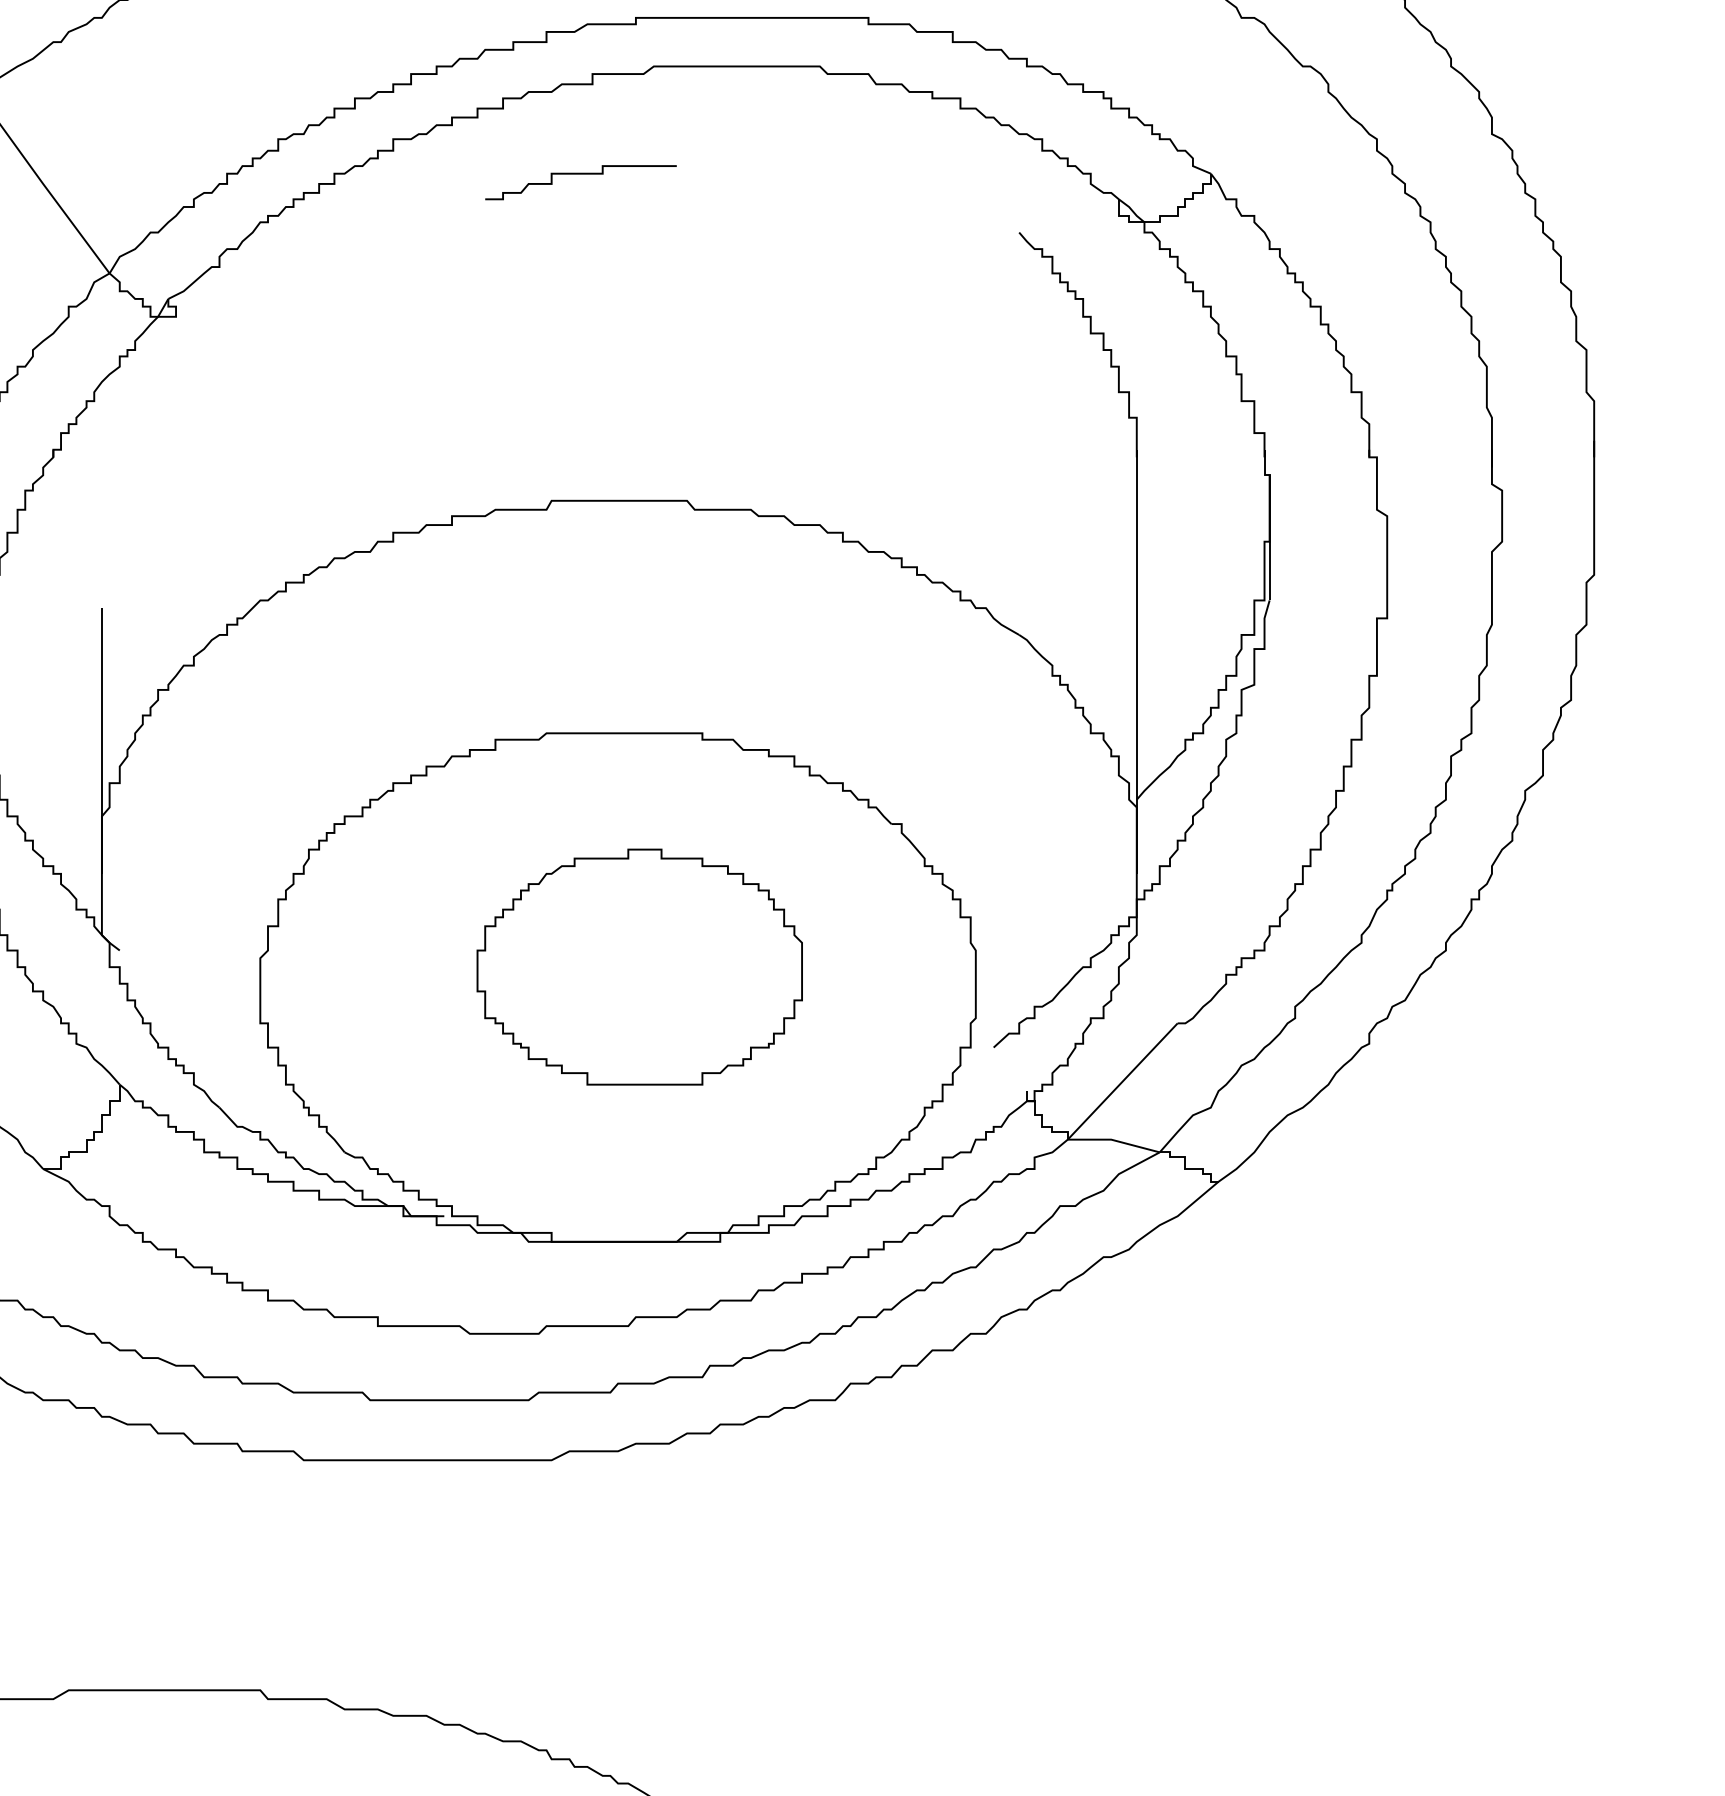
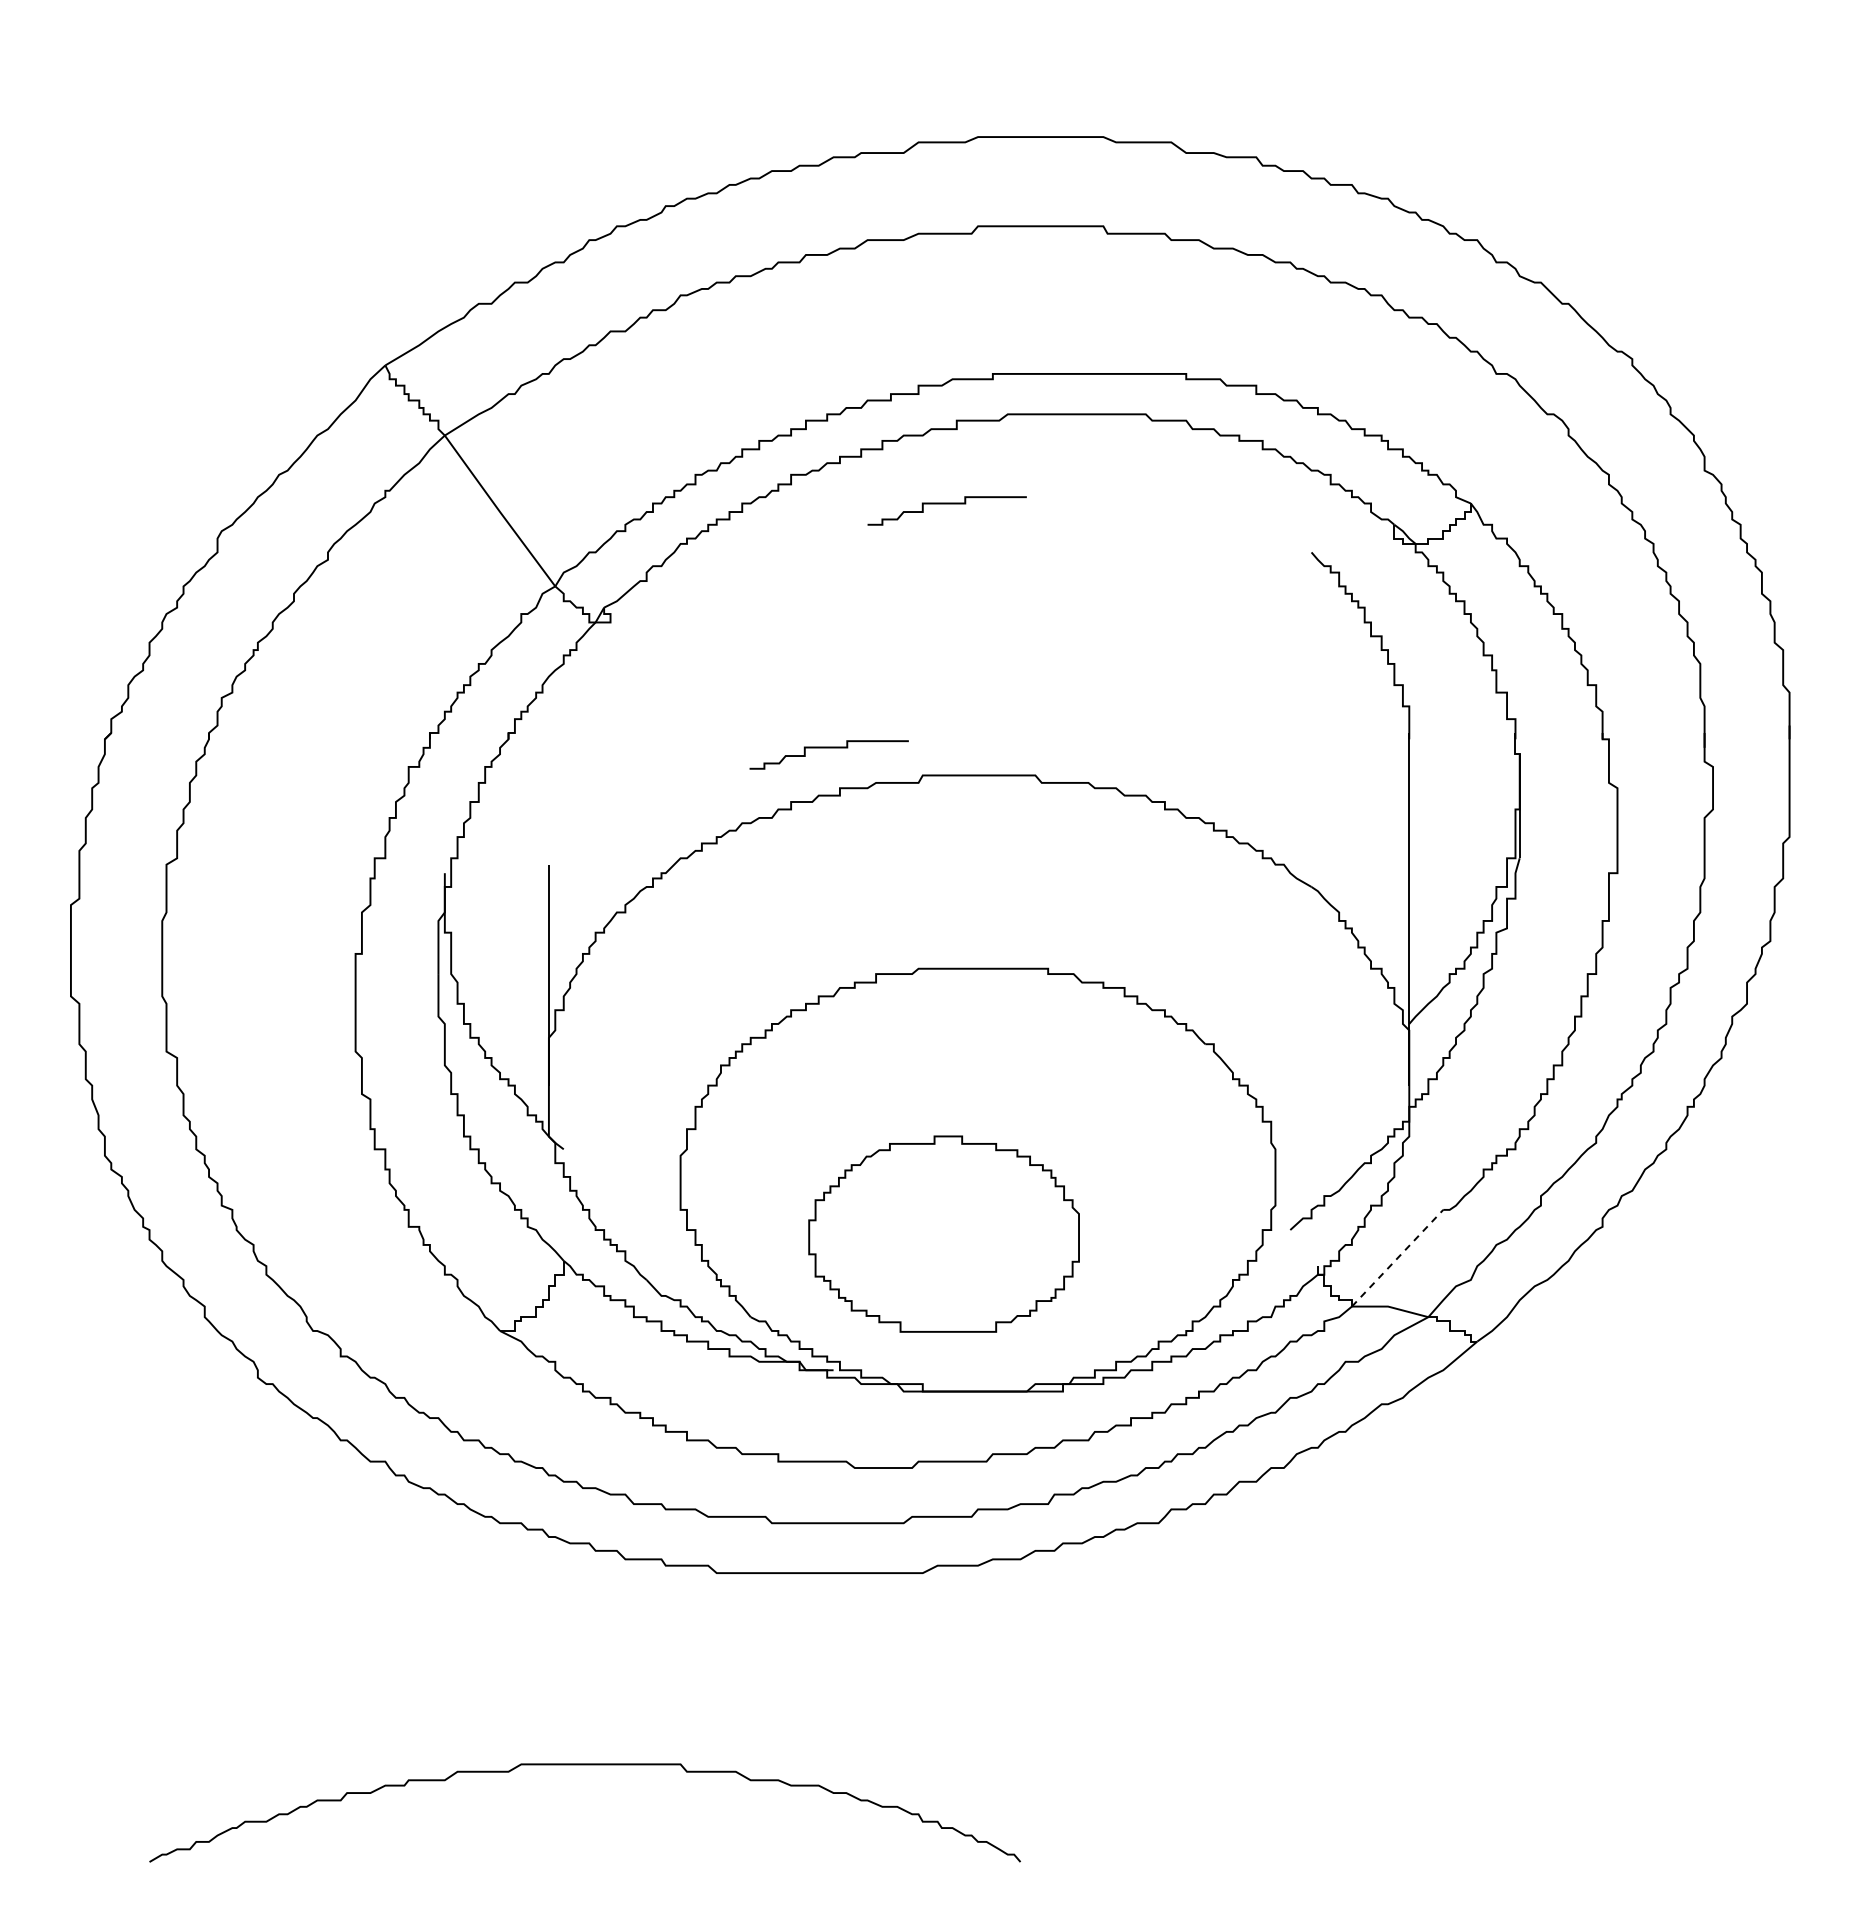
curve: (438, 468) -> (828, 748), added
part: (639, 966) -> (943, 1233), moved
line: (1122, 1081) -> (1397, 1258), solid -> dashed

